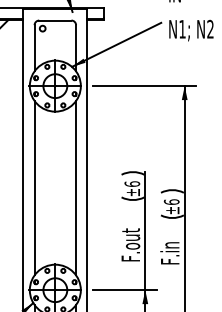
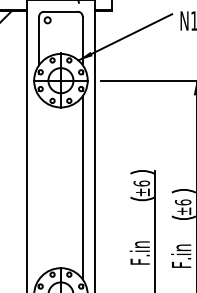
line: (34, 187) -> (39, 187), removed
text: (130, 238) -> (139, 240), F.out -> F.in

